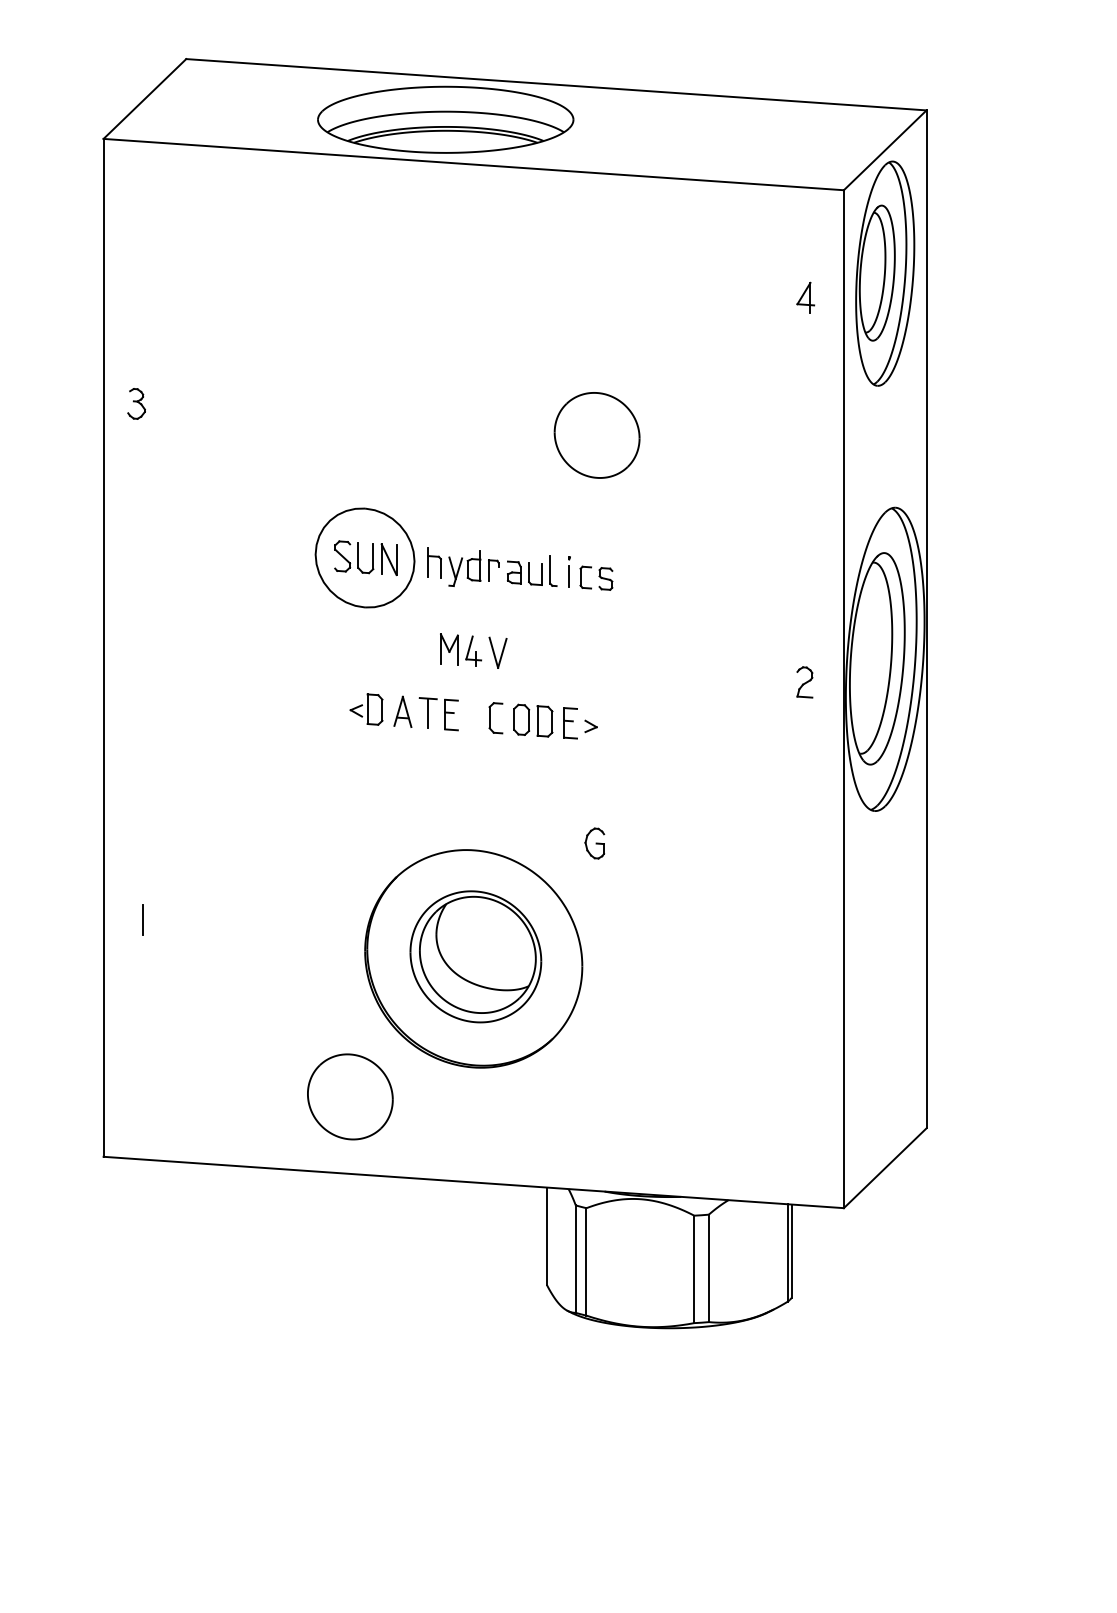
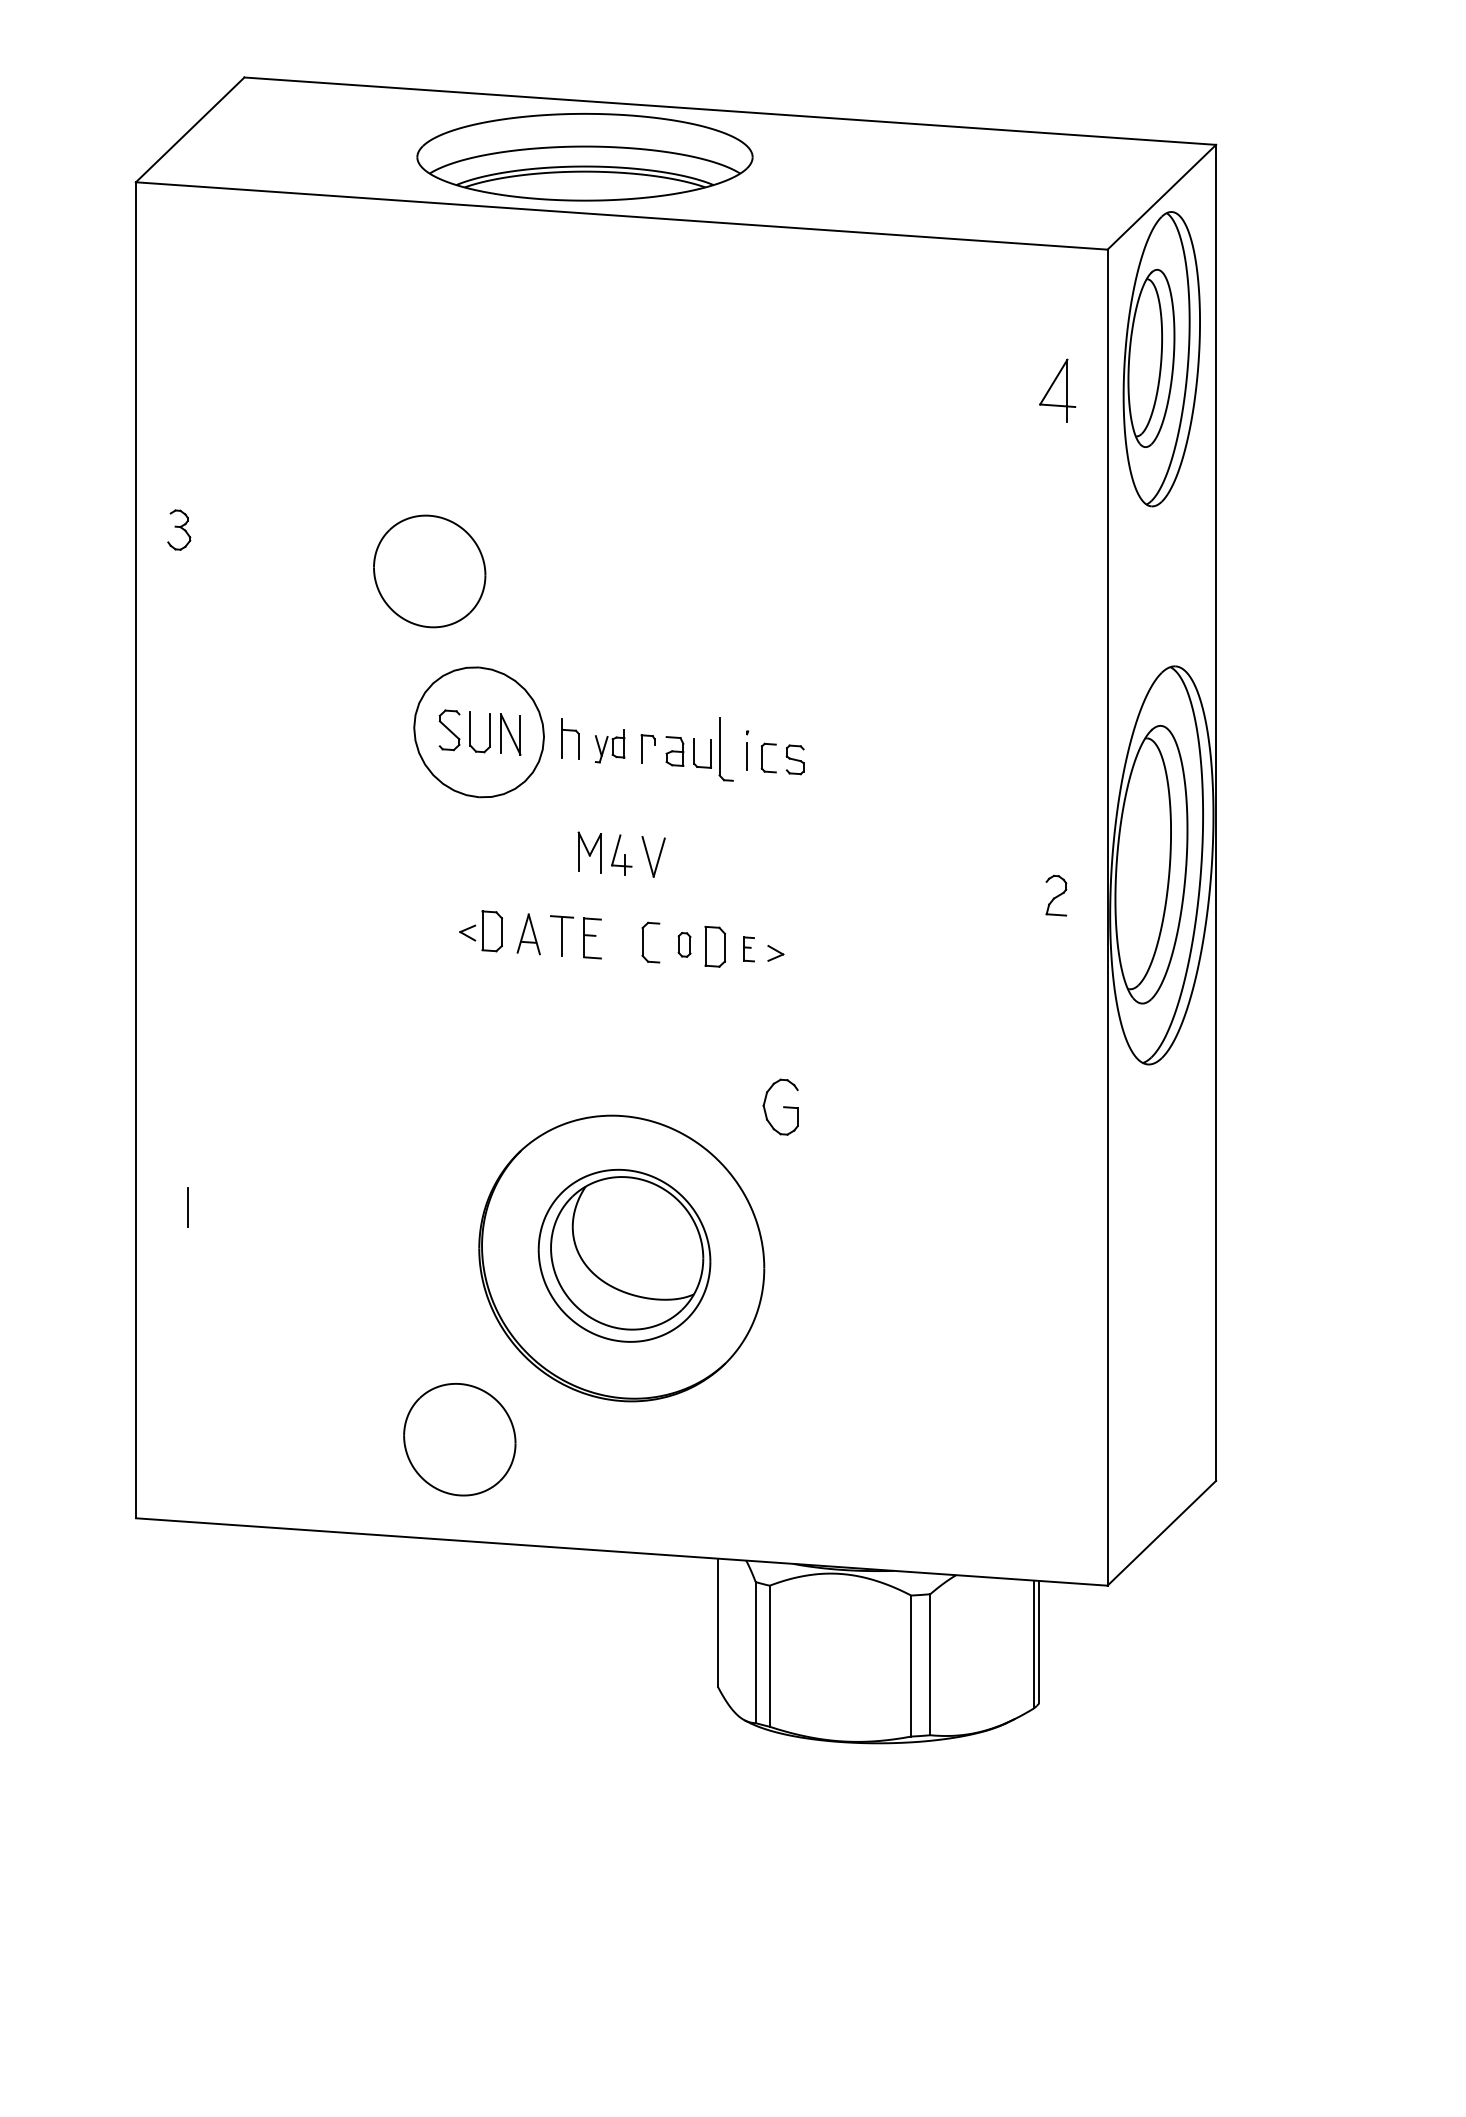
part: (805, 297) -> (1057, 390), size x1.6
part: (596, 435) -> (429, 571), moved
part: (464, 568) -> (609, 746), size x0.7
part: (553, 571) -> (726, 749), size x1.6
part: (521, 719) -> (684, 944), size x0.6
part: (570, 723) -> (748, 949), size x0.6
part: (594, 843) -> (780, 1106), size x1.4

